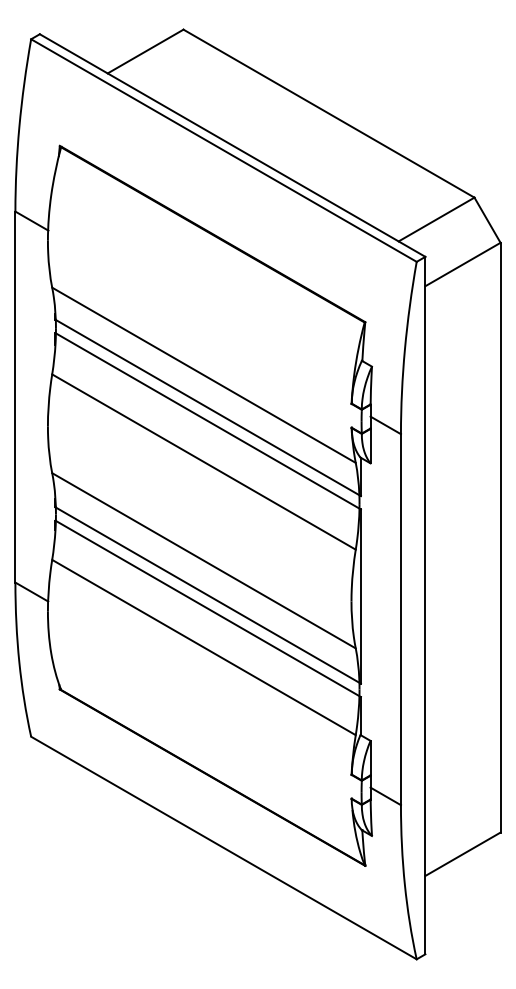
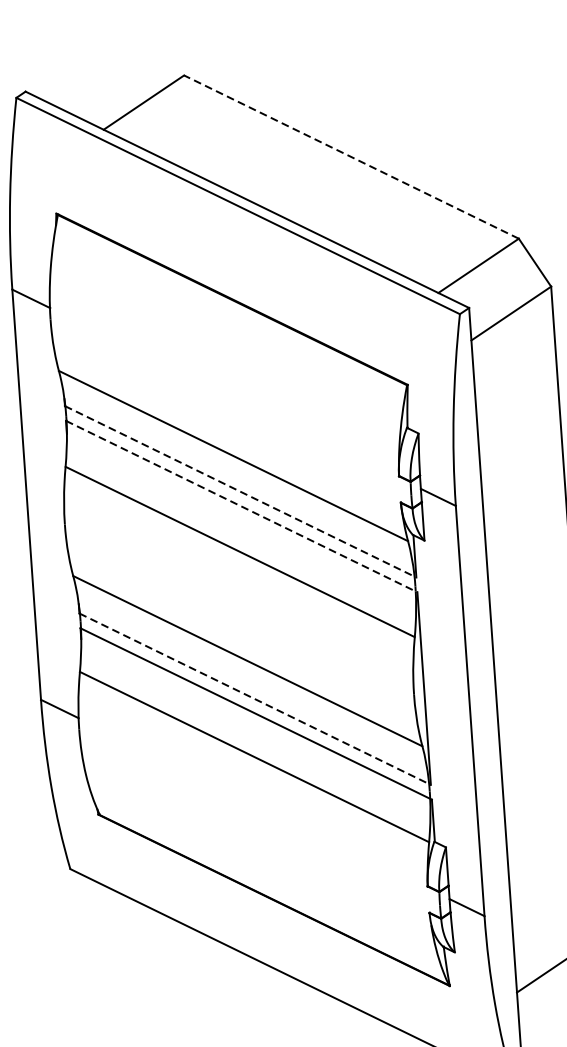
line: (329, 113) -> (352, 156), solid -> dashed
line: (208, 408) -> (241, 492), solid -> dashed
line: (208, 421) -> (242, 506), solid -> dashed
line: (208, 595) -> (255, 699), solid -> dashed

